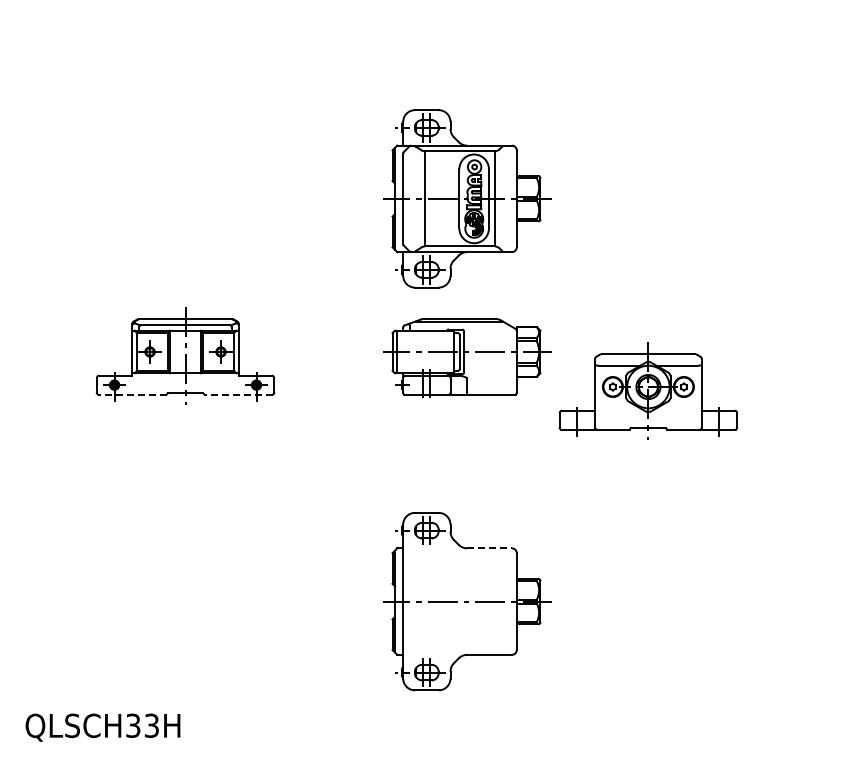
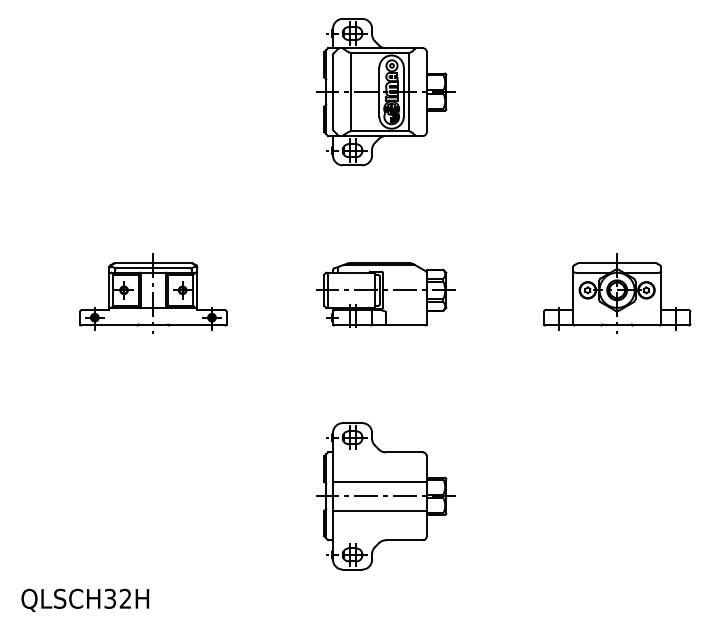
part: (467, 198) -> (386, 91), moved
part: (648, 390) -> (617, 293), moved
line: (131, 394) -> (108, 325), dashed -> solid
line: (238, 394) -> (197, 325), dashed -> solid
line: (490, 548) -> (405, 452), dashed -> solid
line: (459, 583) -> (379, 481), added
line: (459, 619) -> (379, 511), added
text: (151, 725) -> (125, 598), QLSCH33H -> QLSCH32H

